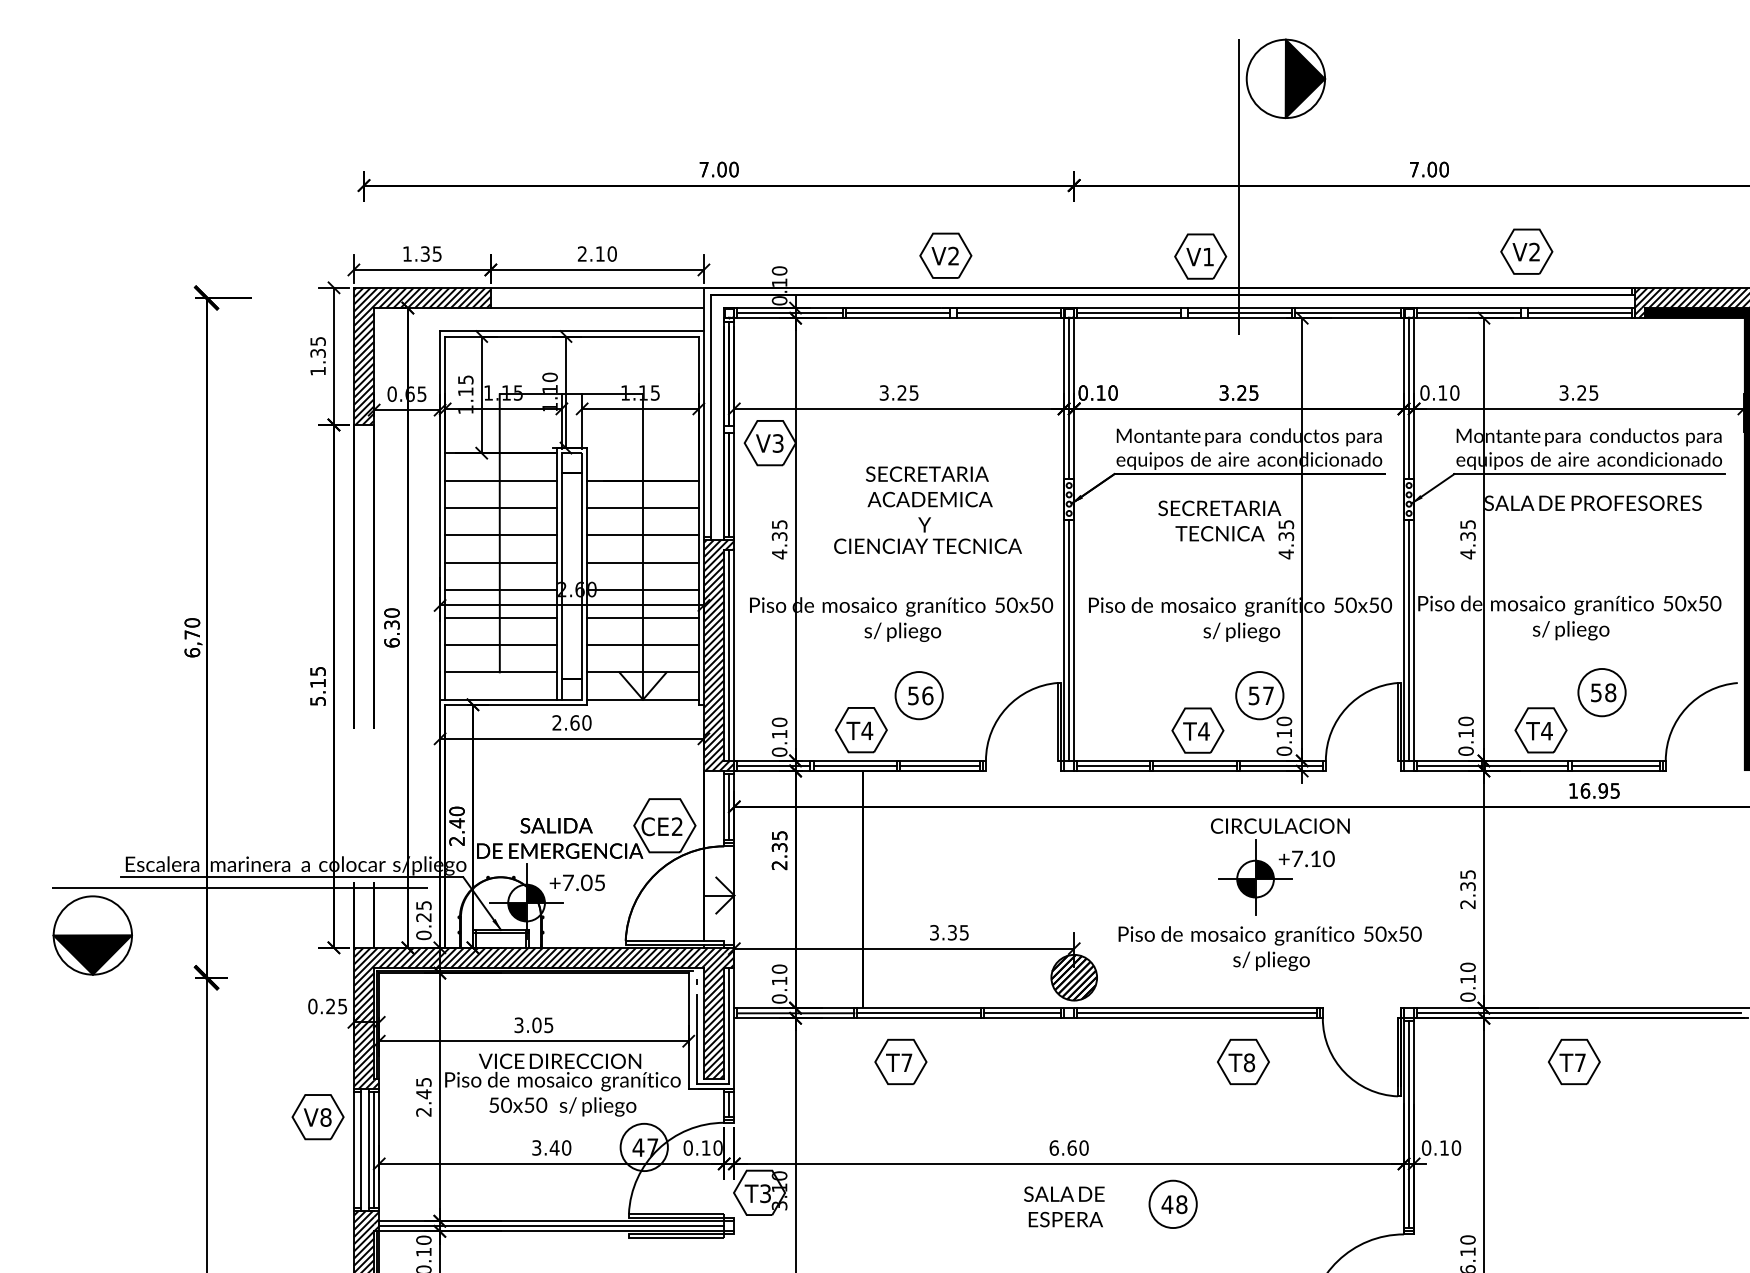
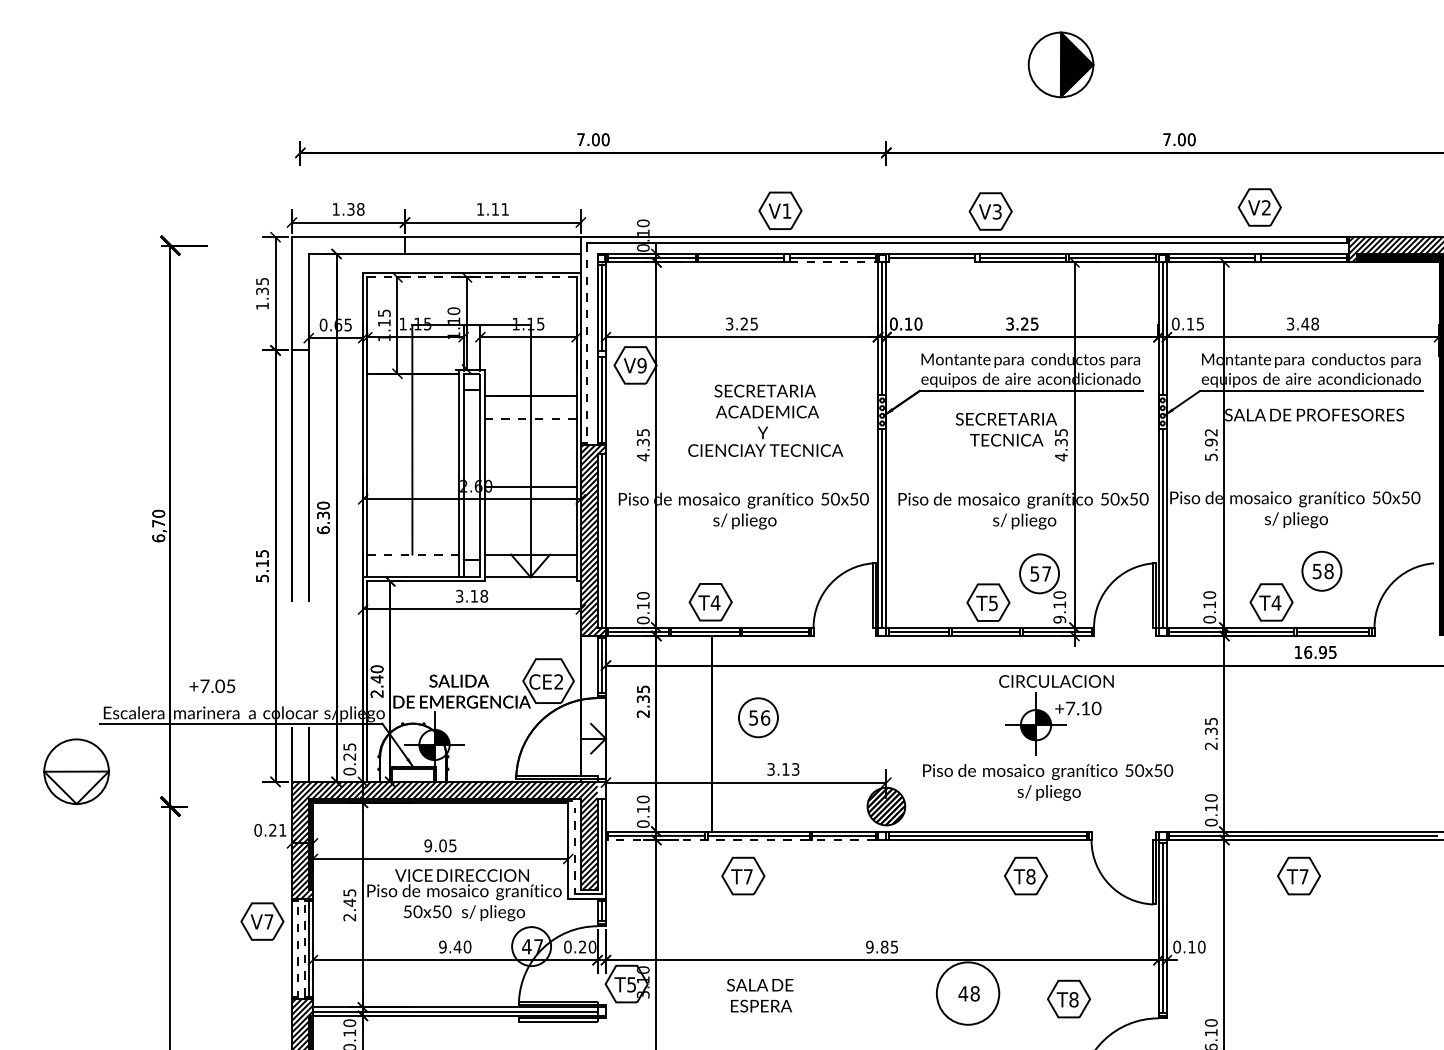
line: (1239, 186) -> (1022, 153), removed
text: (436, 254) -> (360, 209), 1.35 -> 1.38
text: (596, 254) -> (492, 209), 2.10 -> 1.11
text: (953, 255) -> (786, 210), V2 -> V1
text: (1207, 256) -> (996, 211), V1 -> V3
line: (1011, 318) -> (834, 262), solid -> dashed
line: (1128, 318) -> (931, 262), removed
line: (572, 336) -> (472, 277), solid -> dashed
hatch: (422, 355) -> (348, 293), removed
text: (1454, 392) -> (1200, 323), 0.10 -> 0.15
text: (1586, 392) -> (1309, 323), 3.25 -> 3.48
line: (710, 417) -> (586, 344), solid -> dashed
text: (777, 443) -> (641, 365), V3 -> V9
line: (501, 480) -> (413, 396), removed
line: (501, 507) -> (413, 418), removed
line: (642, 507) -> (530, 418), solid -> dashed
line: (501, 535) -> (413, 441), removed
line: (642, 535) -> (530, 441), removed
text: (1467, 540) -> (1210, 445), 4.35 -> 5.92
line: (501, 563) -> (413, 464), removed
line: (642, 563) -> (530, 464), removed
line: (501, 589) -> (413, 486), removed
line: (501, 617) -> (413, 509), removed
line: (642, 617) -> (530, 509), removed
line: (501, 644) -> (413, 531), removed
line: (642, 644) -> (530, 531), removed
line: (501, 672) -> (413, 554), solid -> dashed
part: (919, 695) -> (758, 717), moved
text: (572, 721) -> (472, 595), 2.60 -> 3.18
text: (1204, 731) -> (993, 603), T4 -> T5
text: (1284, 751) -> (1059, 619), 0.10 -> 9.10
text: (577, 881) -> (212, 685), moved
line: (240, 887) -> (198, 732), removed
text: (958, 932) -> (790, 769), 3.35 -> 3.13
fill: (92, 954) -> (76, 787), removed
hatch: (728, 957) -> (601, 789), removed
text: (342, 1006) -> (282, 830), 0.25 -> 0.21
line: (897, 1018) -> (740, 840), solid -> dashed
text: (519, 1024) -> (428, 845), 3.05 -> 9.05
line: (696, 1039) -> (574, 857), solid -> dashed
text: (325, 1117) -> (268, 921), V8 -> V7
text: (536, 1147) -> (442, 946), 3.40 -> 9.40
text: (705, 1147) -> (582, 946), 0.10 -> 0.20
text: (1069, 1147) -> (882, 946), 6.60 -> 9.85
line: (360, 1149) -> (297, 948), solid -> dashed
line: (369, 1149) -> (304, 948), solid -> dashed
text: (765, 1193) -> (631, 984), T3 -> T5
circle: (1172, 1204) -> (967, 993), size x1.6
text: (1064, 1206) -> (760, 995), moved
part: (1294, 1210) -> (1068, 998), added

